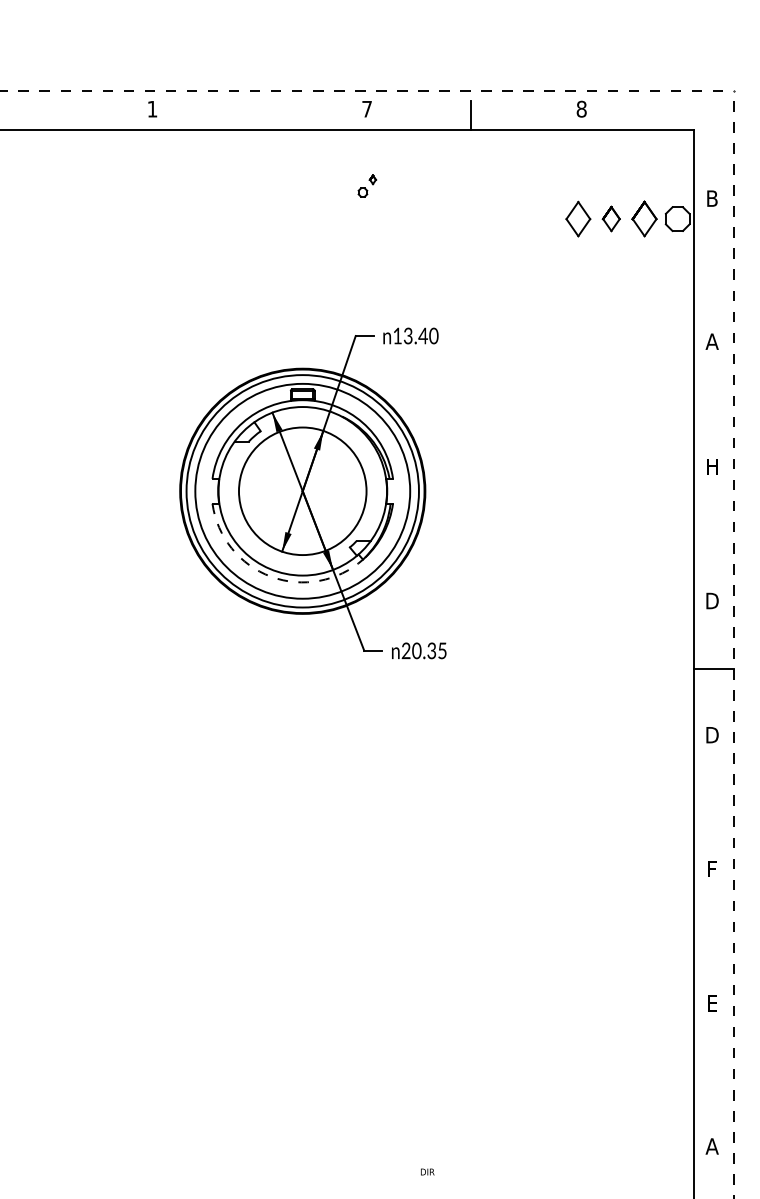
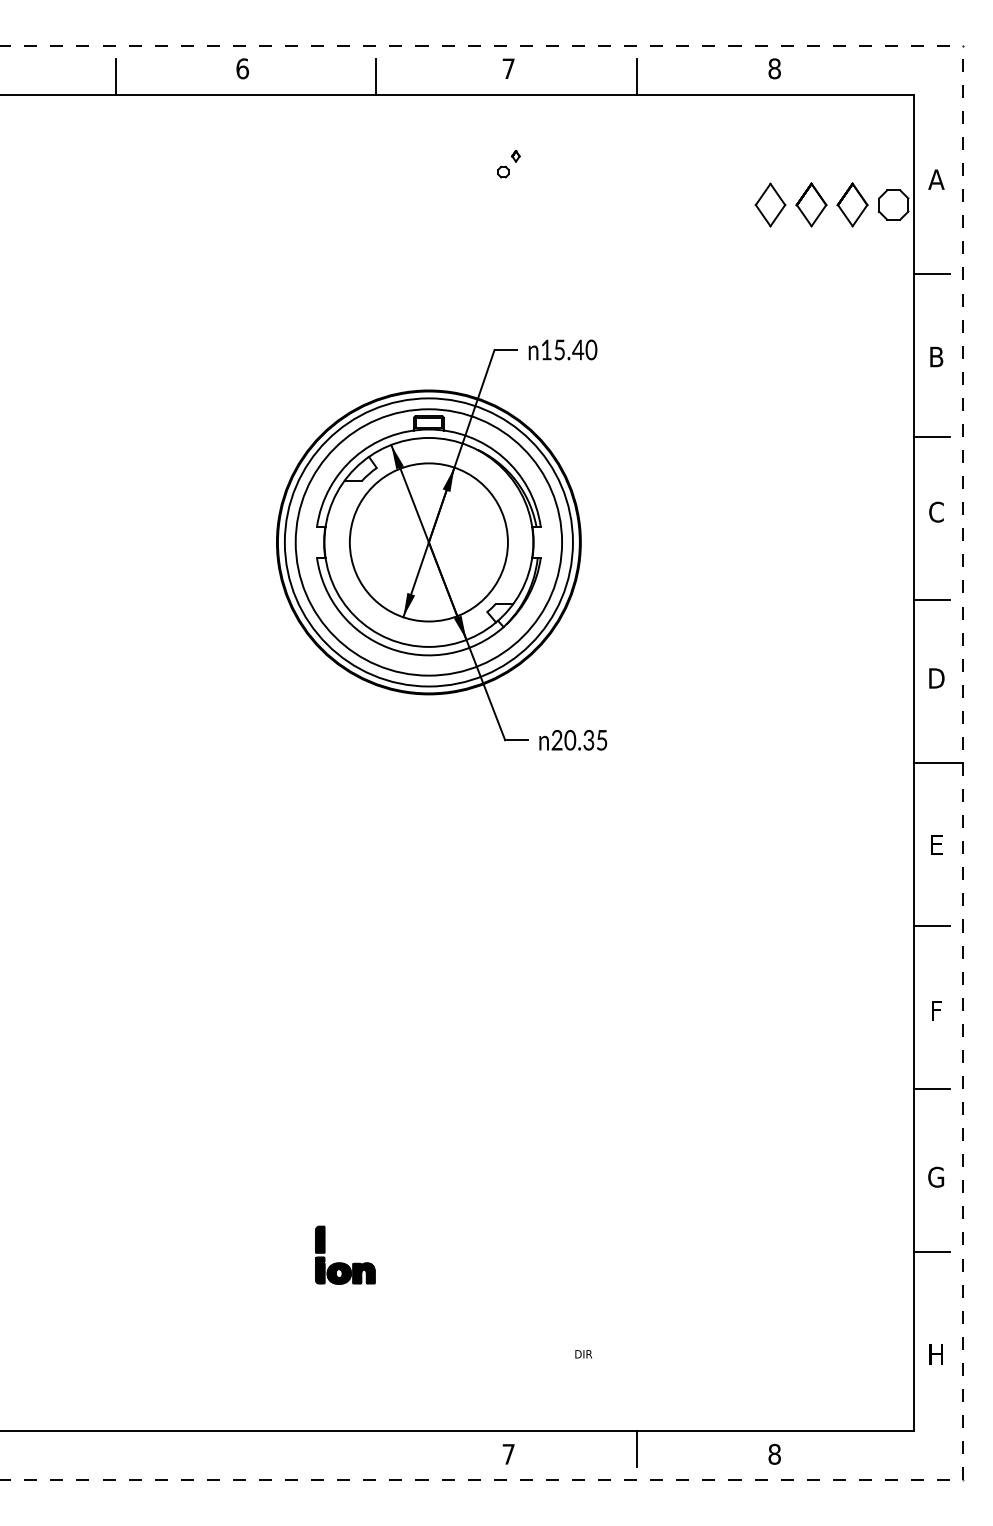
text: (152, 108) -> (242, 68), 1 -> 6
line: (49, 115) -> (115, 76), added
line: (260, 115) -> (376, 76), added
text: (712, 198) -> (936, 179), B -> A
part: (611, 218) -> (811, 204), size x1.43
line: (709, 274) -> (932, 273), added
text: (408, 335) -> (559, 349), 13.40 -> 15.40
text: (712, 341) -> (936, 356), A -> B
line: (709, 405) -> (932, 436), added
text: (712, 466) -> (936, 511), H -> C
line: (709, 537) -> (932, 599), added
arc: (270, 576) -> (389, 648), dashed -> solid
text: (712, 734) -> (936, 844), D -> E
line: (709, 801) -> (932, 926), added
line: (709, 932) -> (932, 1089), added
text: (712, 1002) -> (936, 1176), E -> G
line: (709, 1064) -> (932, 1252), added
part: (233, 1072) -> (343, 1262), added
text: (712, 1146) -> (936, 1354), A -> H
text: (427, 1172) -> (583, 1354), moved

